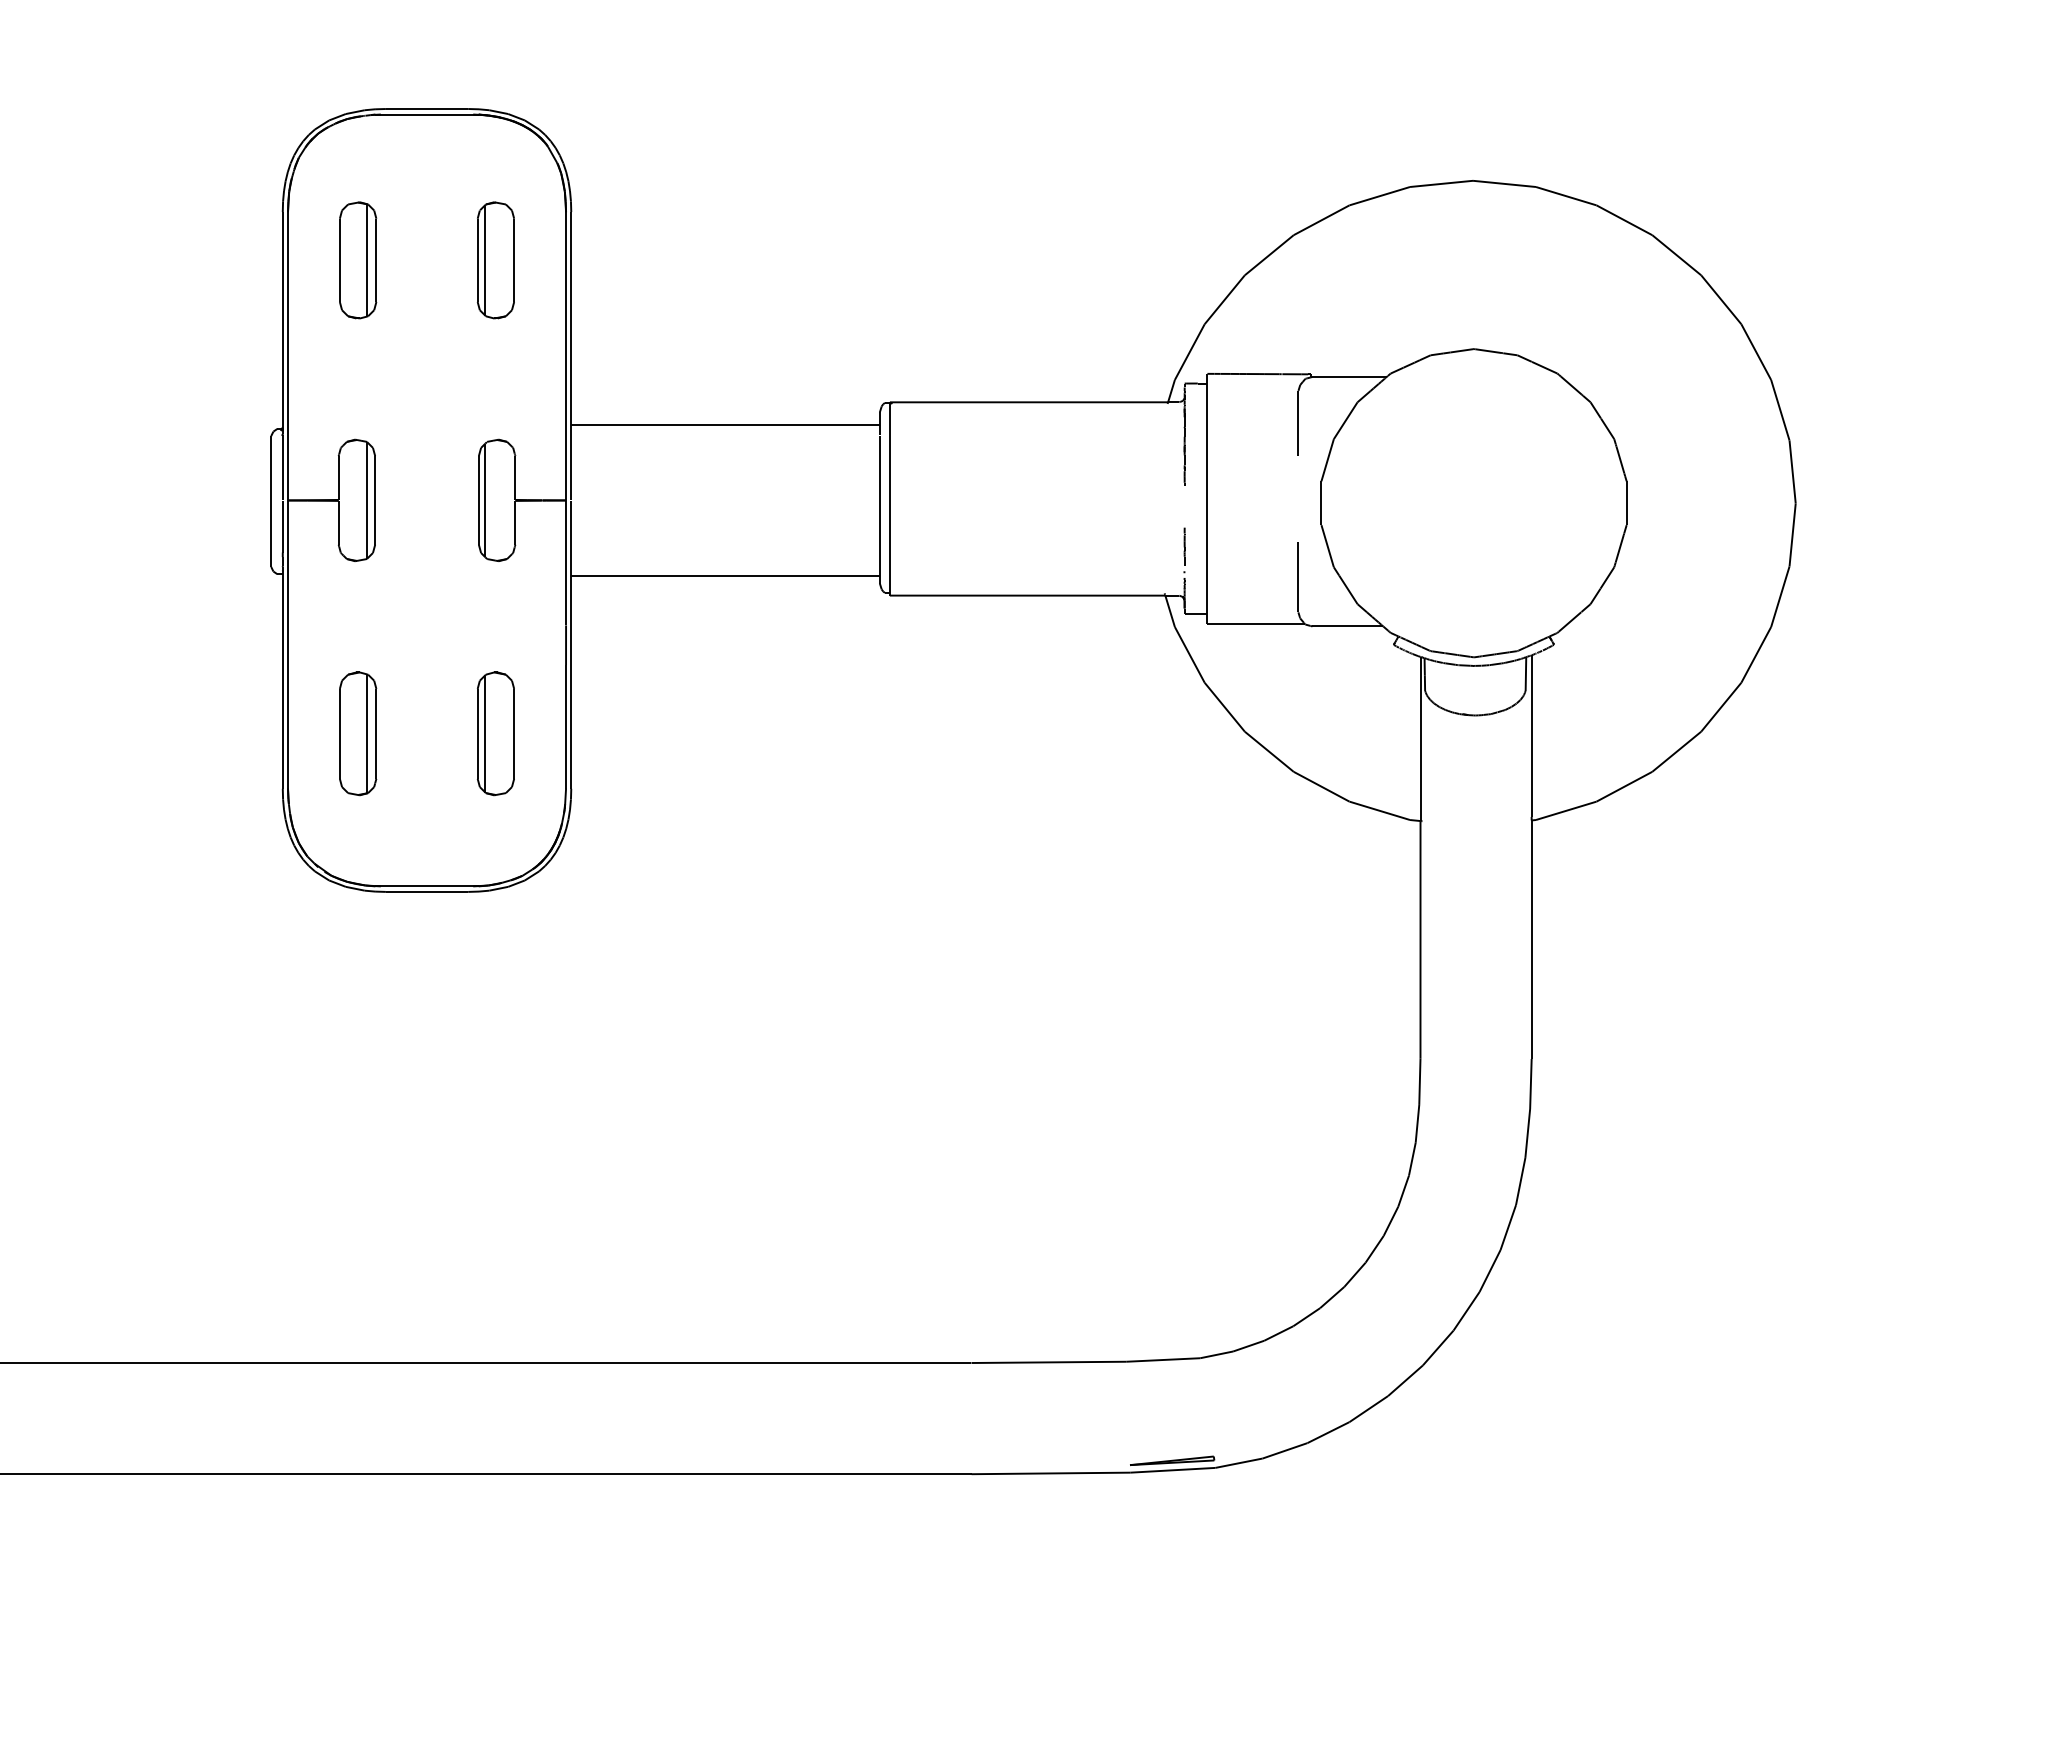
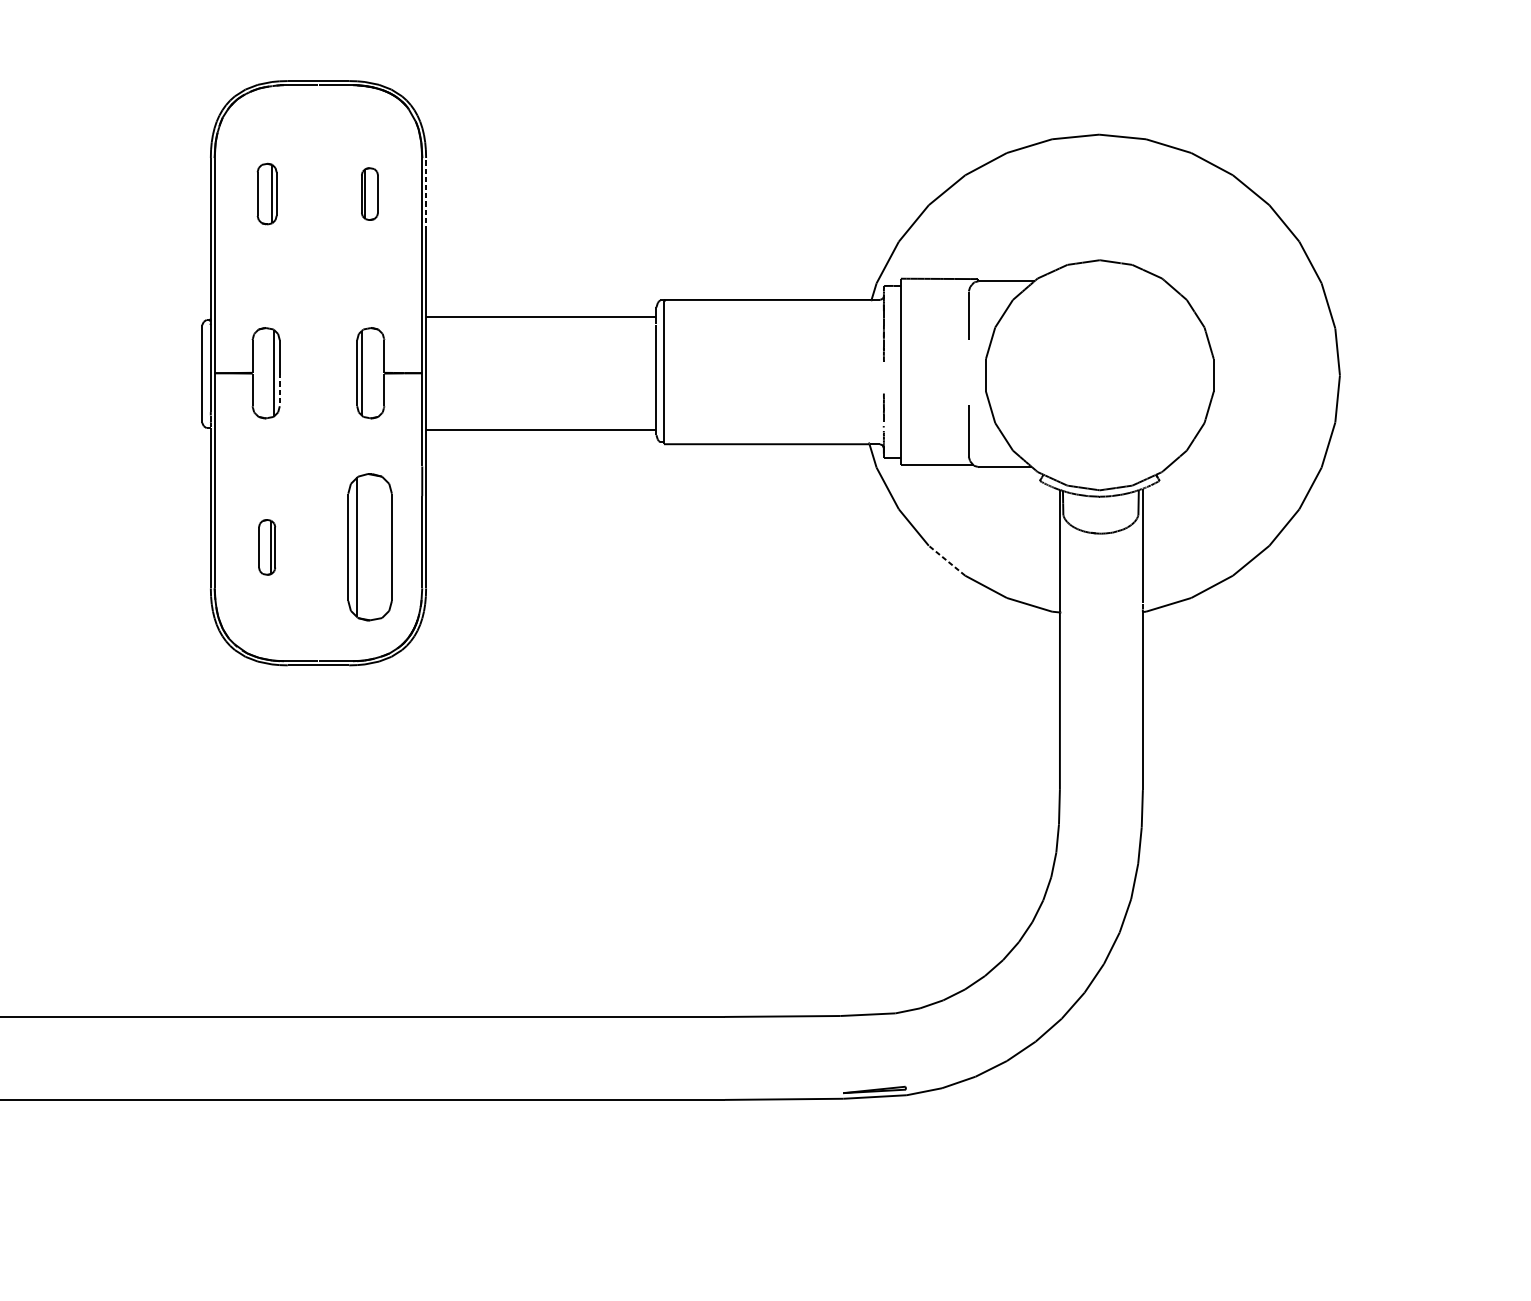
part: (358, 260) -> (267, 194), size x0.7
part: (495, 260) -> (369, 194), size x0.6
line: (571, 260) -> (426, 194), solid -> dashed
line: (375, 523) -> (280, 390), solid -> dashed
part: (358, 733) -> (267, 547), size x0.6
part: (495, 733) -> (369, 547), size x1.6
line: (1269, 751) -> (947, 560), solid -> dashed

